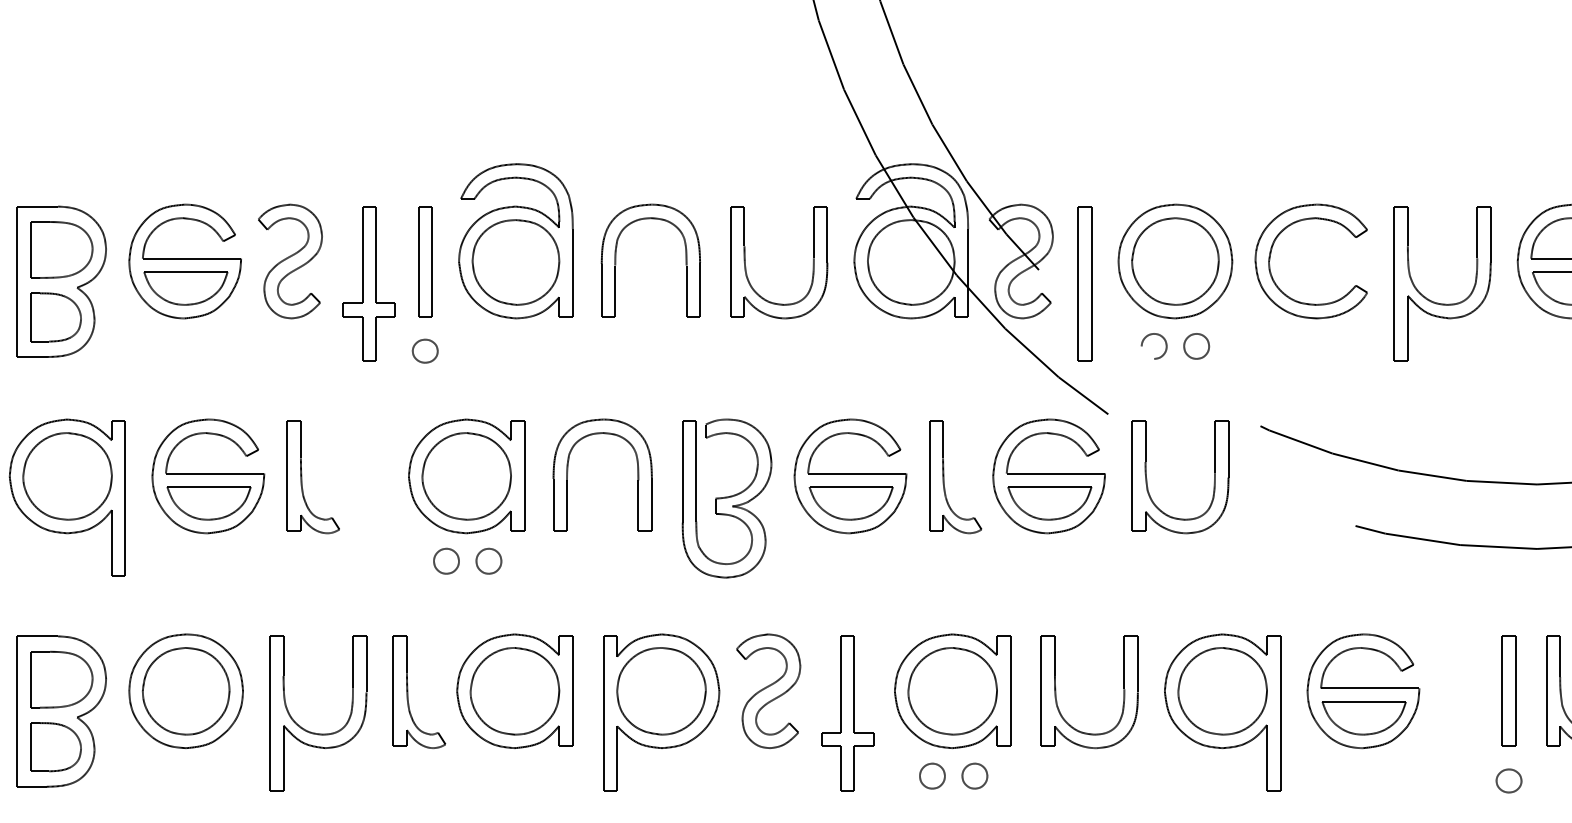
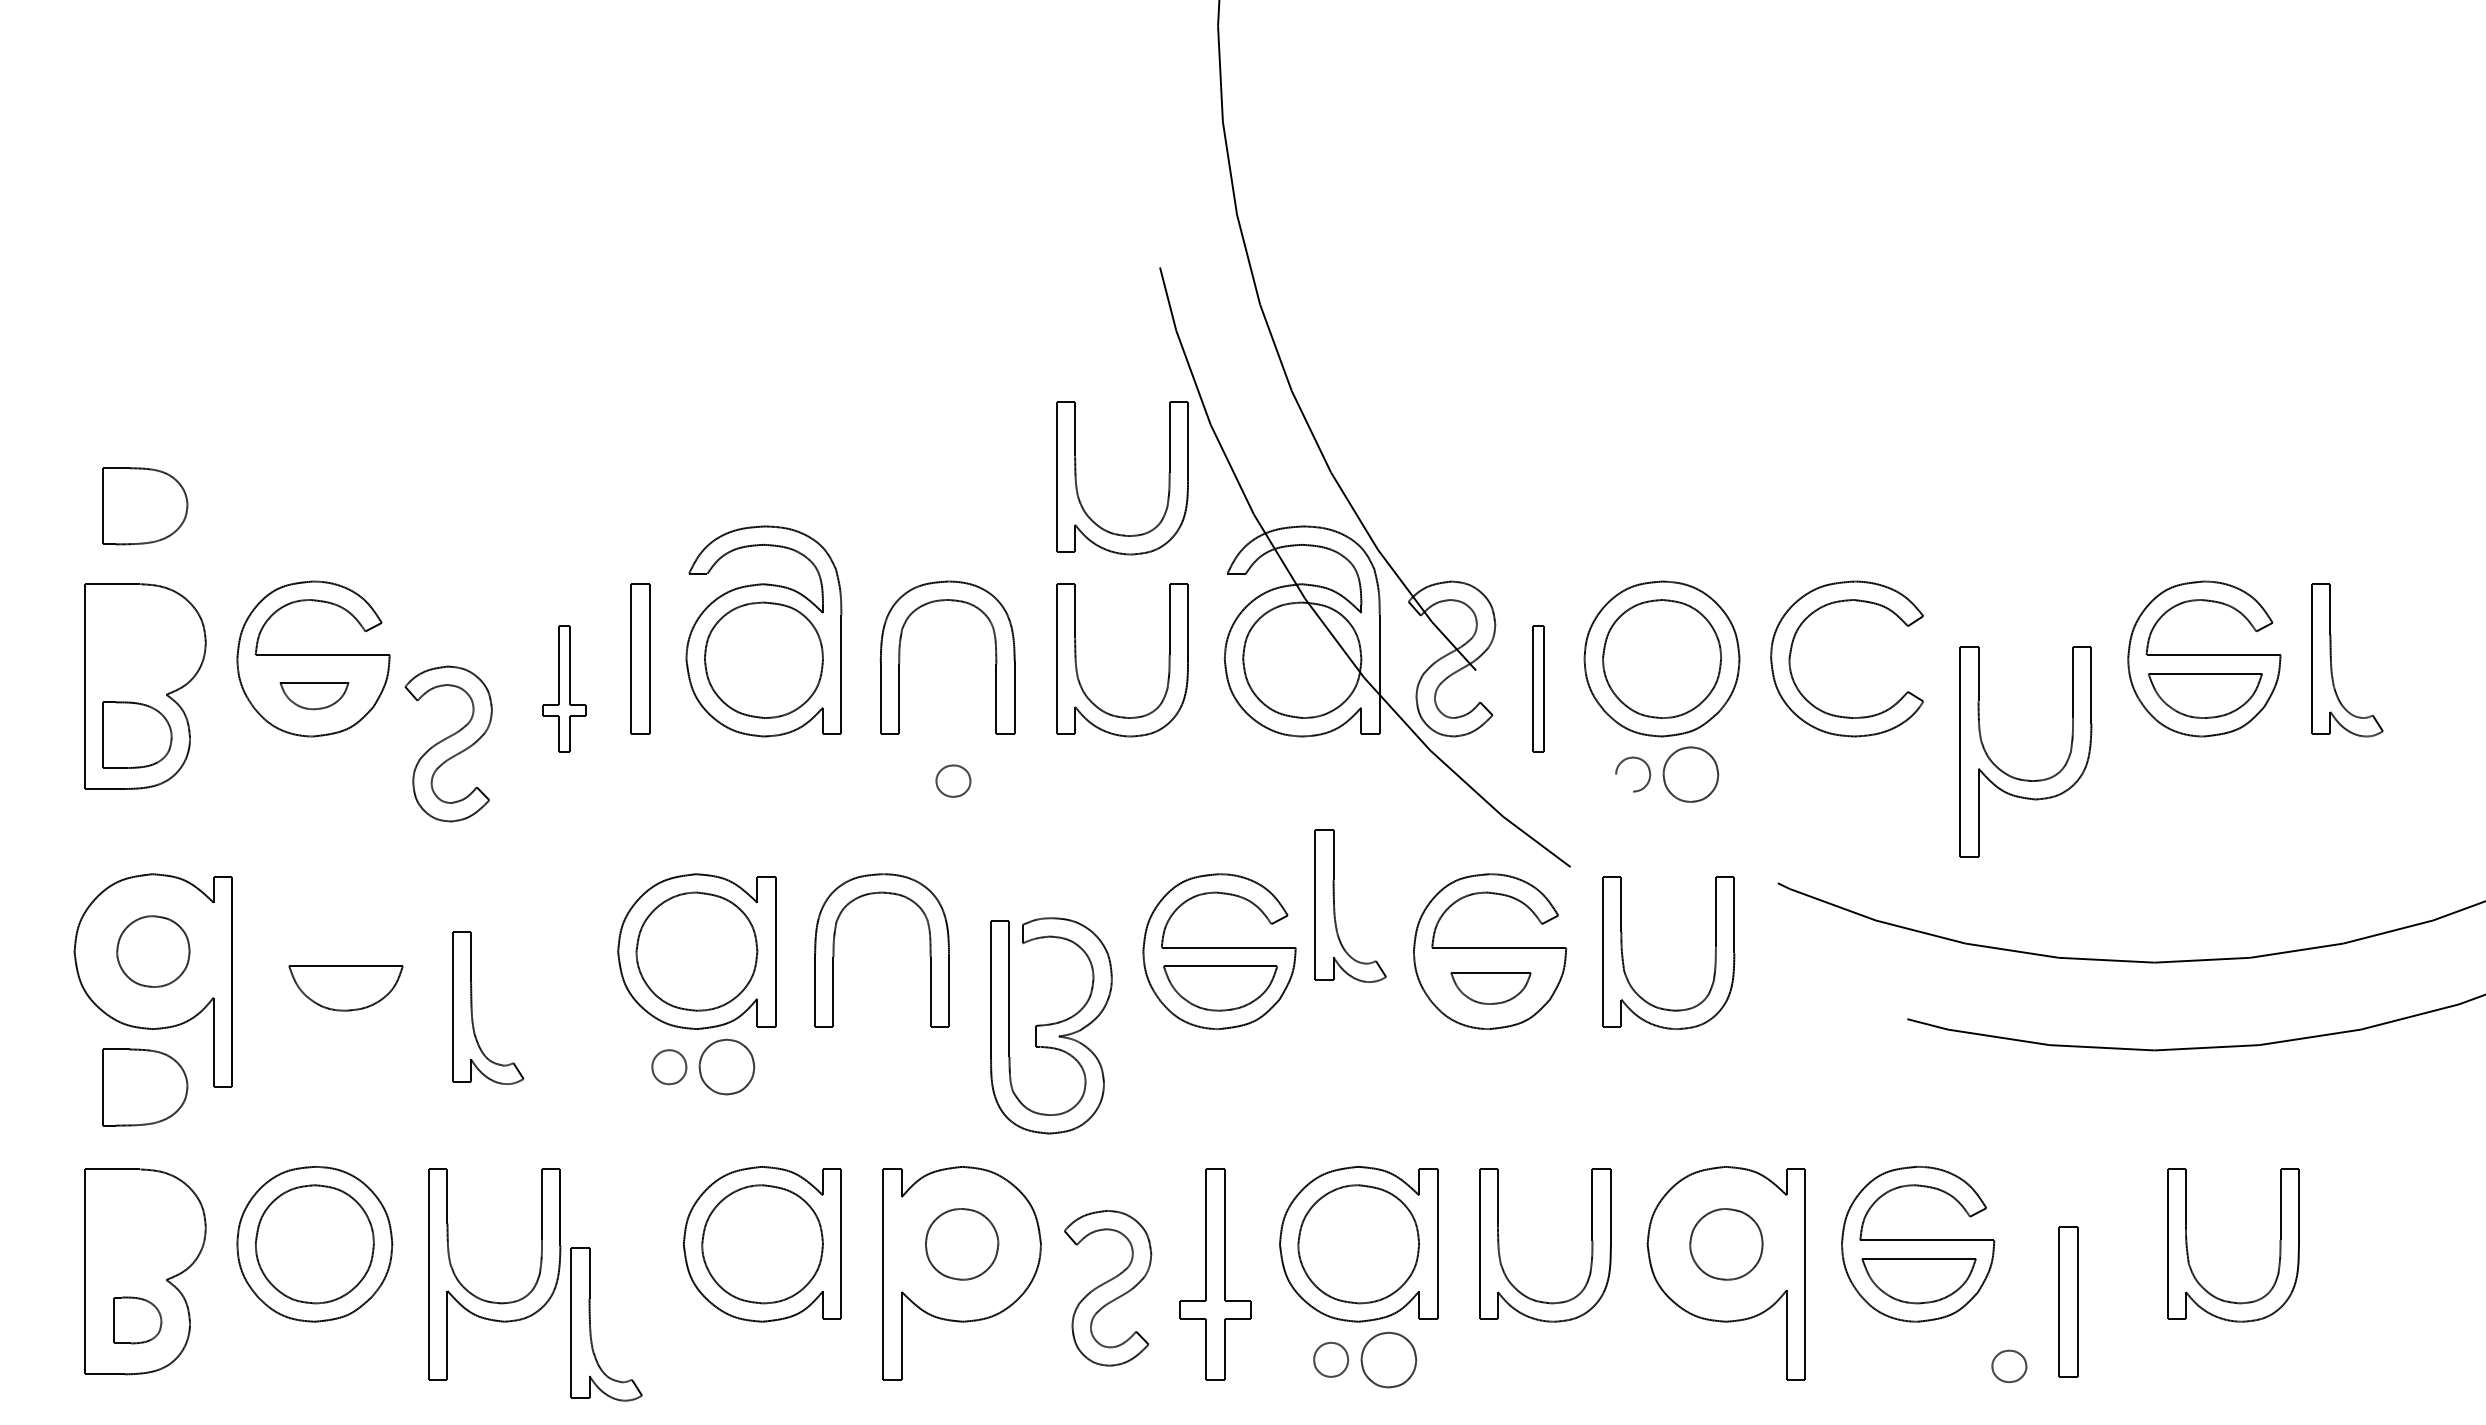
part: (746, 134) -> (1077, 485), added
part: (61, 250) -> (145, 506), moved
part: (290, 261) -> (448, 743), moved
part: (369, 283) -> (564, 688), size x0.6
part: (1084, 283) -> (1538, 688), size x0.6
part: (185, 288) -> (314, 695), size x0.6
part: (1439, 303) -> (2021, 778), moved
part: (1196, 346) -> (1690, 774), size x1.6
part: (425, 350) -> (953, 780), moved
part: (67, 476) -> (153, 951), size x0.6
part: (208, 476) -> (345, 951), removed
part: (301, 477) -> (472, 1007), moved
part: (944, 479) -> (1335, 908), moved
part: (727, 498) -> (1051, 1025), moved
part: (1049, 503) -> (1490, 988), size x0.7
part: (489, 561) -> (727, 1067), size x1.6
part: (61, 679) -> (145, 1087), moved
part: (1509, 690) -> (2068, 1301), moved
part: (661, 691) -> (961, 1244), size x0.6
part: (768, 691) -> (1108, 1288), moved
part: (1222, 691) -> (1726, 1244), size x0.6
part: (408, 695) -> (591, 1328), moved
part: (55, 747) -> (137, 1320), size x0.7
part: (974, 775) -> (1388, 1359), size x1.6
part: (1509, 781) -> (2009, 1366), moved

